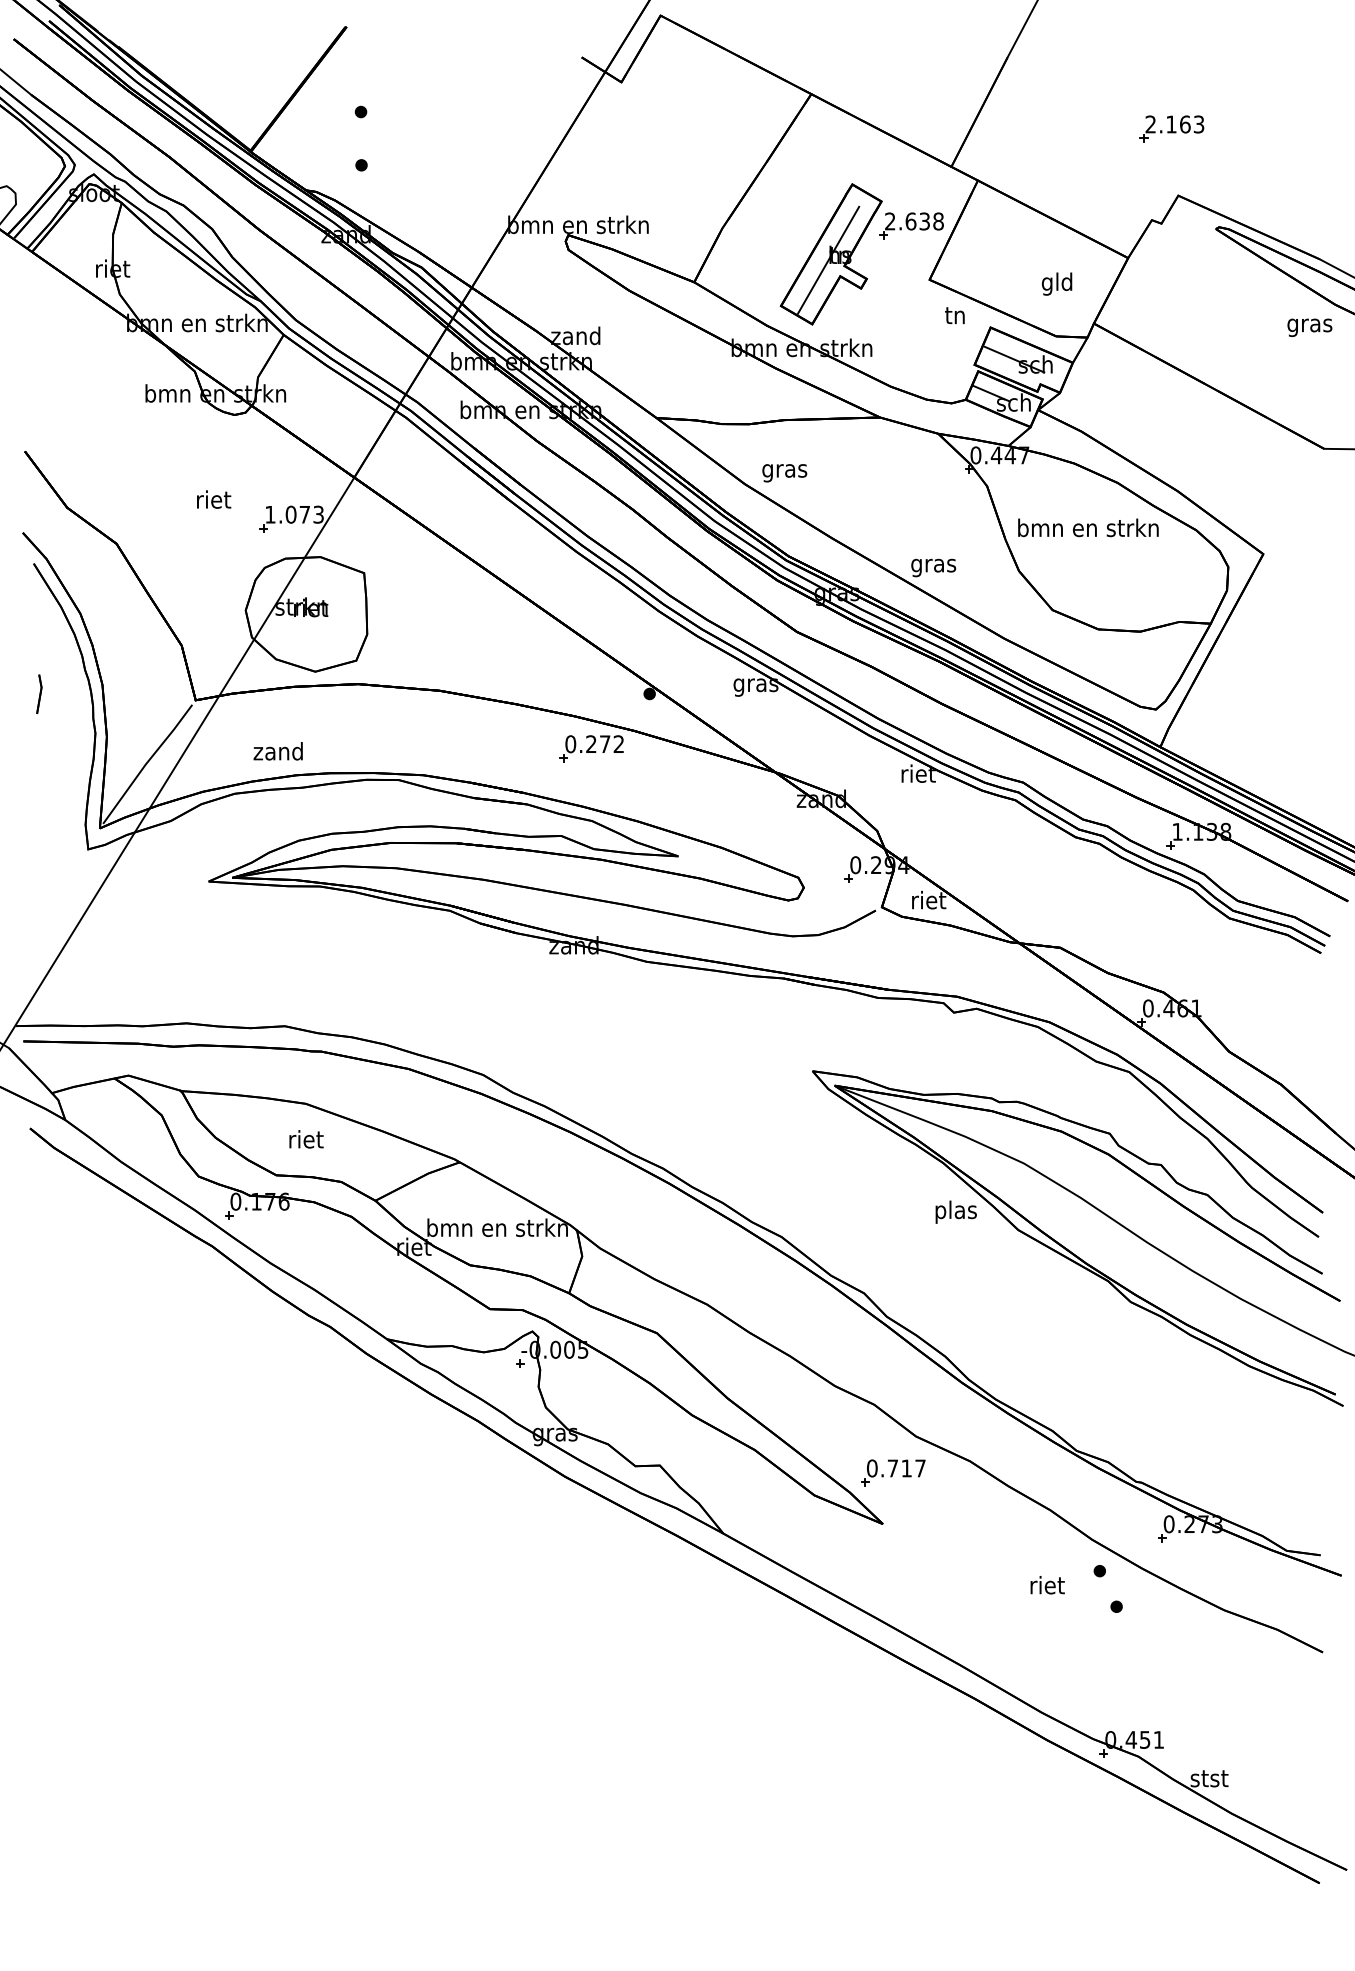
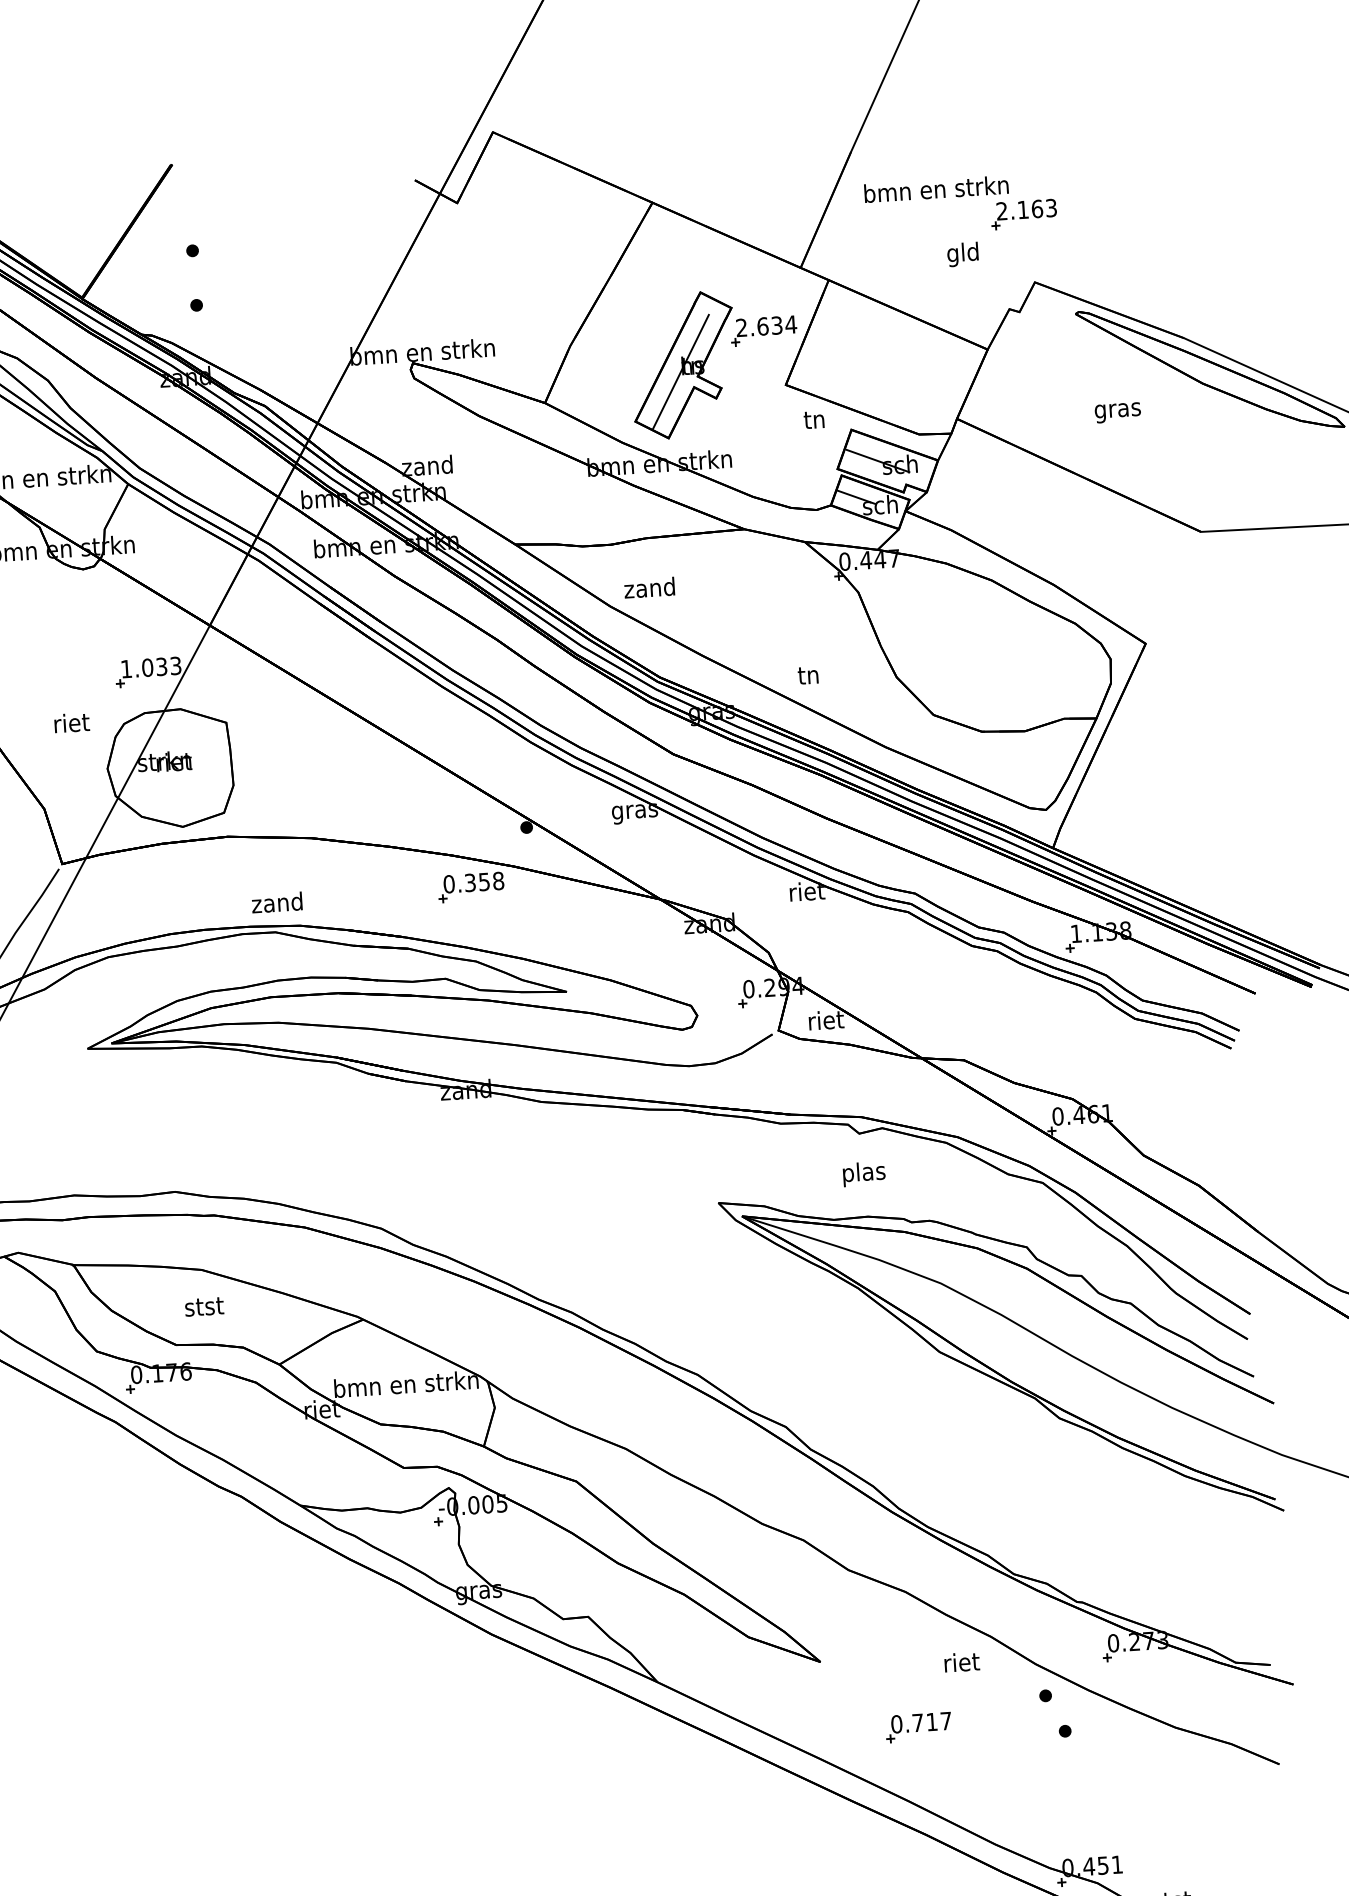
text: (938, 221) -> (791, 324), 2.638 -> 2.634
text: (1056, 283) -> (962, 253), moved
text: (1309, 327) -> (1117, 412), moved
text: (783, 470) -> (648, 589), gras -> zand
text: (214, 499) -> (72, 722), moved
text: (304, 514) -> (161, 666), 1.073 -> 1.033
text: (1088, 527) -> (936, 188), moved
text: (933, 566) -> (808, 678), gras -> tn
text: (605, 744) -> (484, 882), 0.272 -> 0.358
text: (277, 751) -> (276, 902), moved
text: (306, 1139) -> (204, 1306), riet -> stst
text: (955, 1211) -> (863, 1173), moved
part: (893, 1472) -> (918, 1727), moved
text: (1047, 1585) -> (961, 1662), moved

